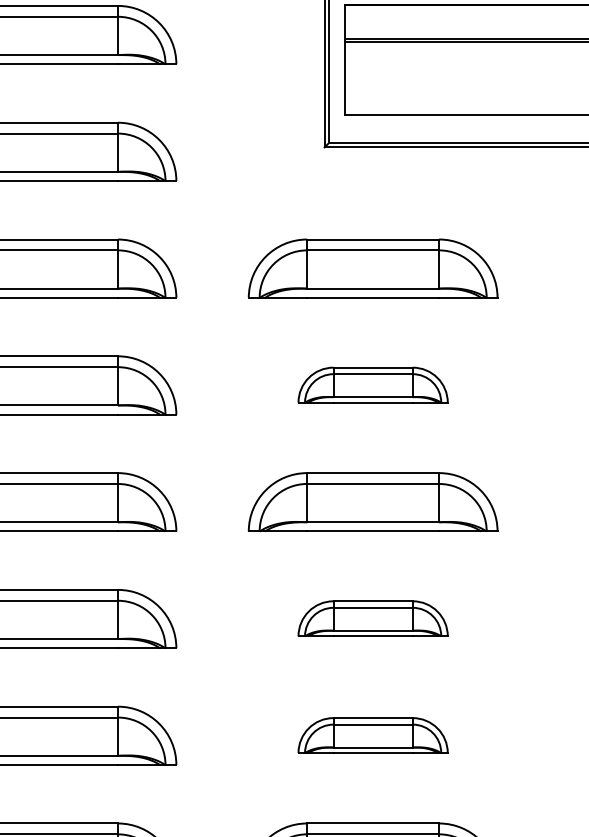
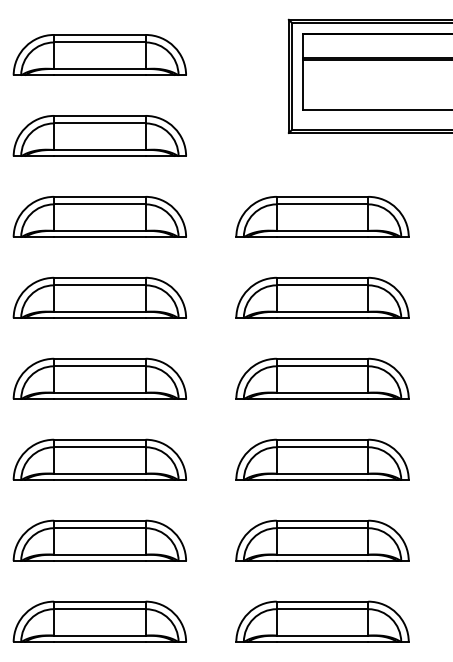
part: (373, 384) -> (322, 297), size x1.67
part: (373, 618) -> (322, 459), size x1.67
part: (373, 735) -> (322, 540), size x1.67

